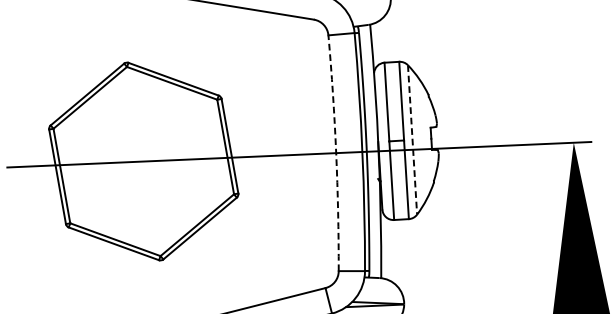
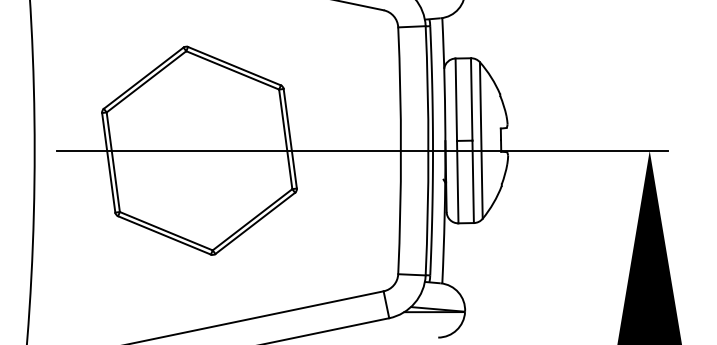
line: (412, 140) -> (481, 141), dashed -> solid
arc: (335, 152) -> (400, 150), dashed -> solid

